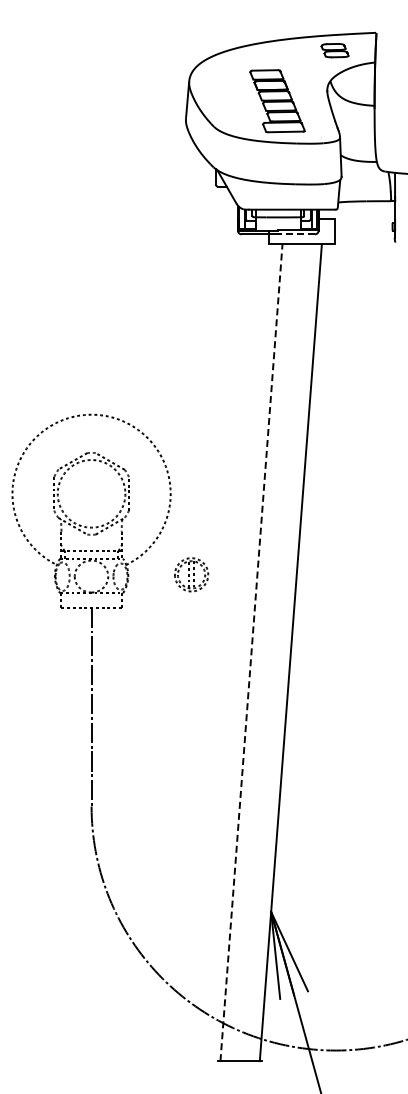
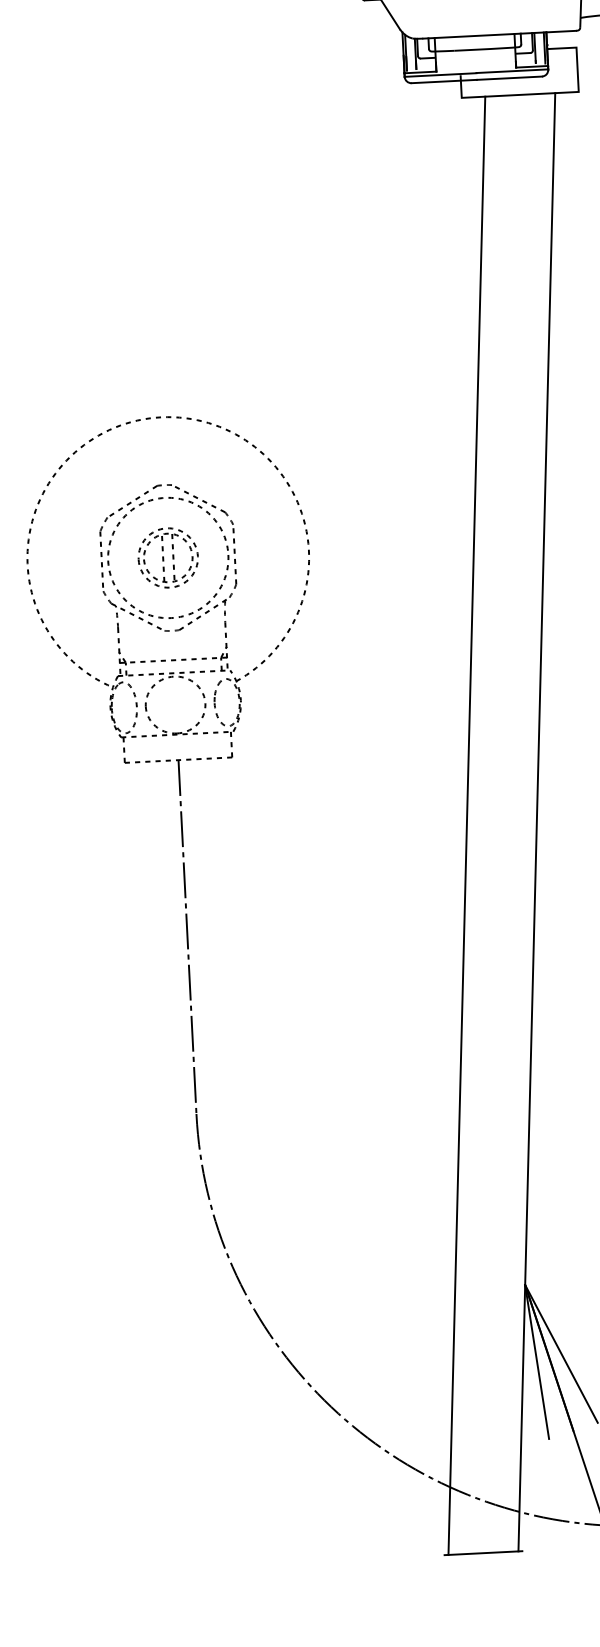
line: (296, 234) -> (509, 78), dashed -> solid
part: (191, 574) -> (168, 557), moved
line: (251, 652) -> (466, 825), dashed -> solid

